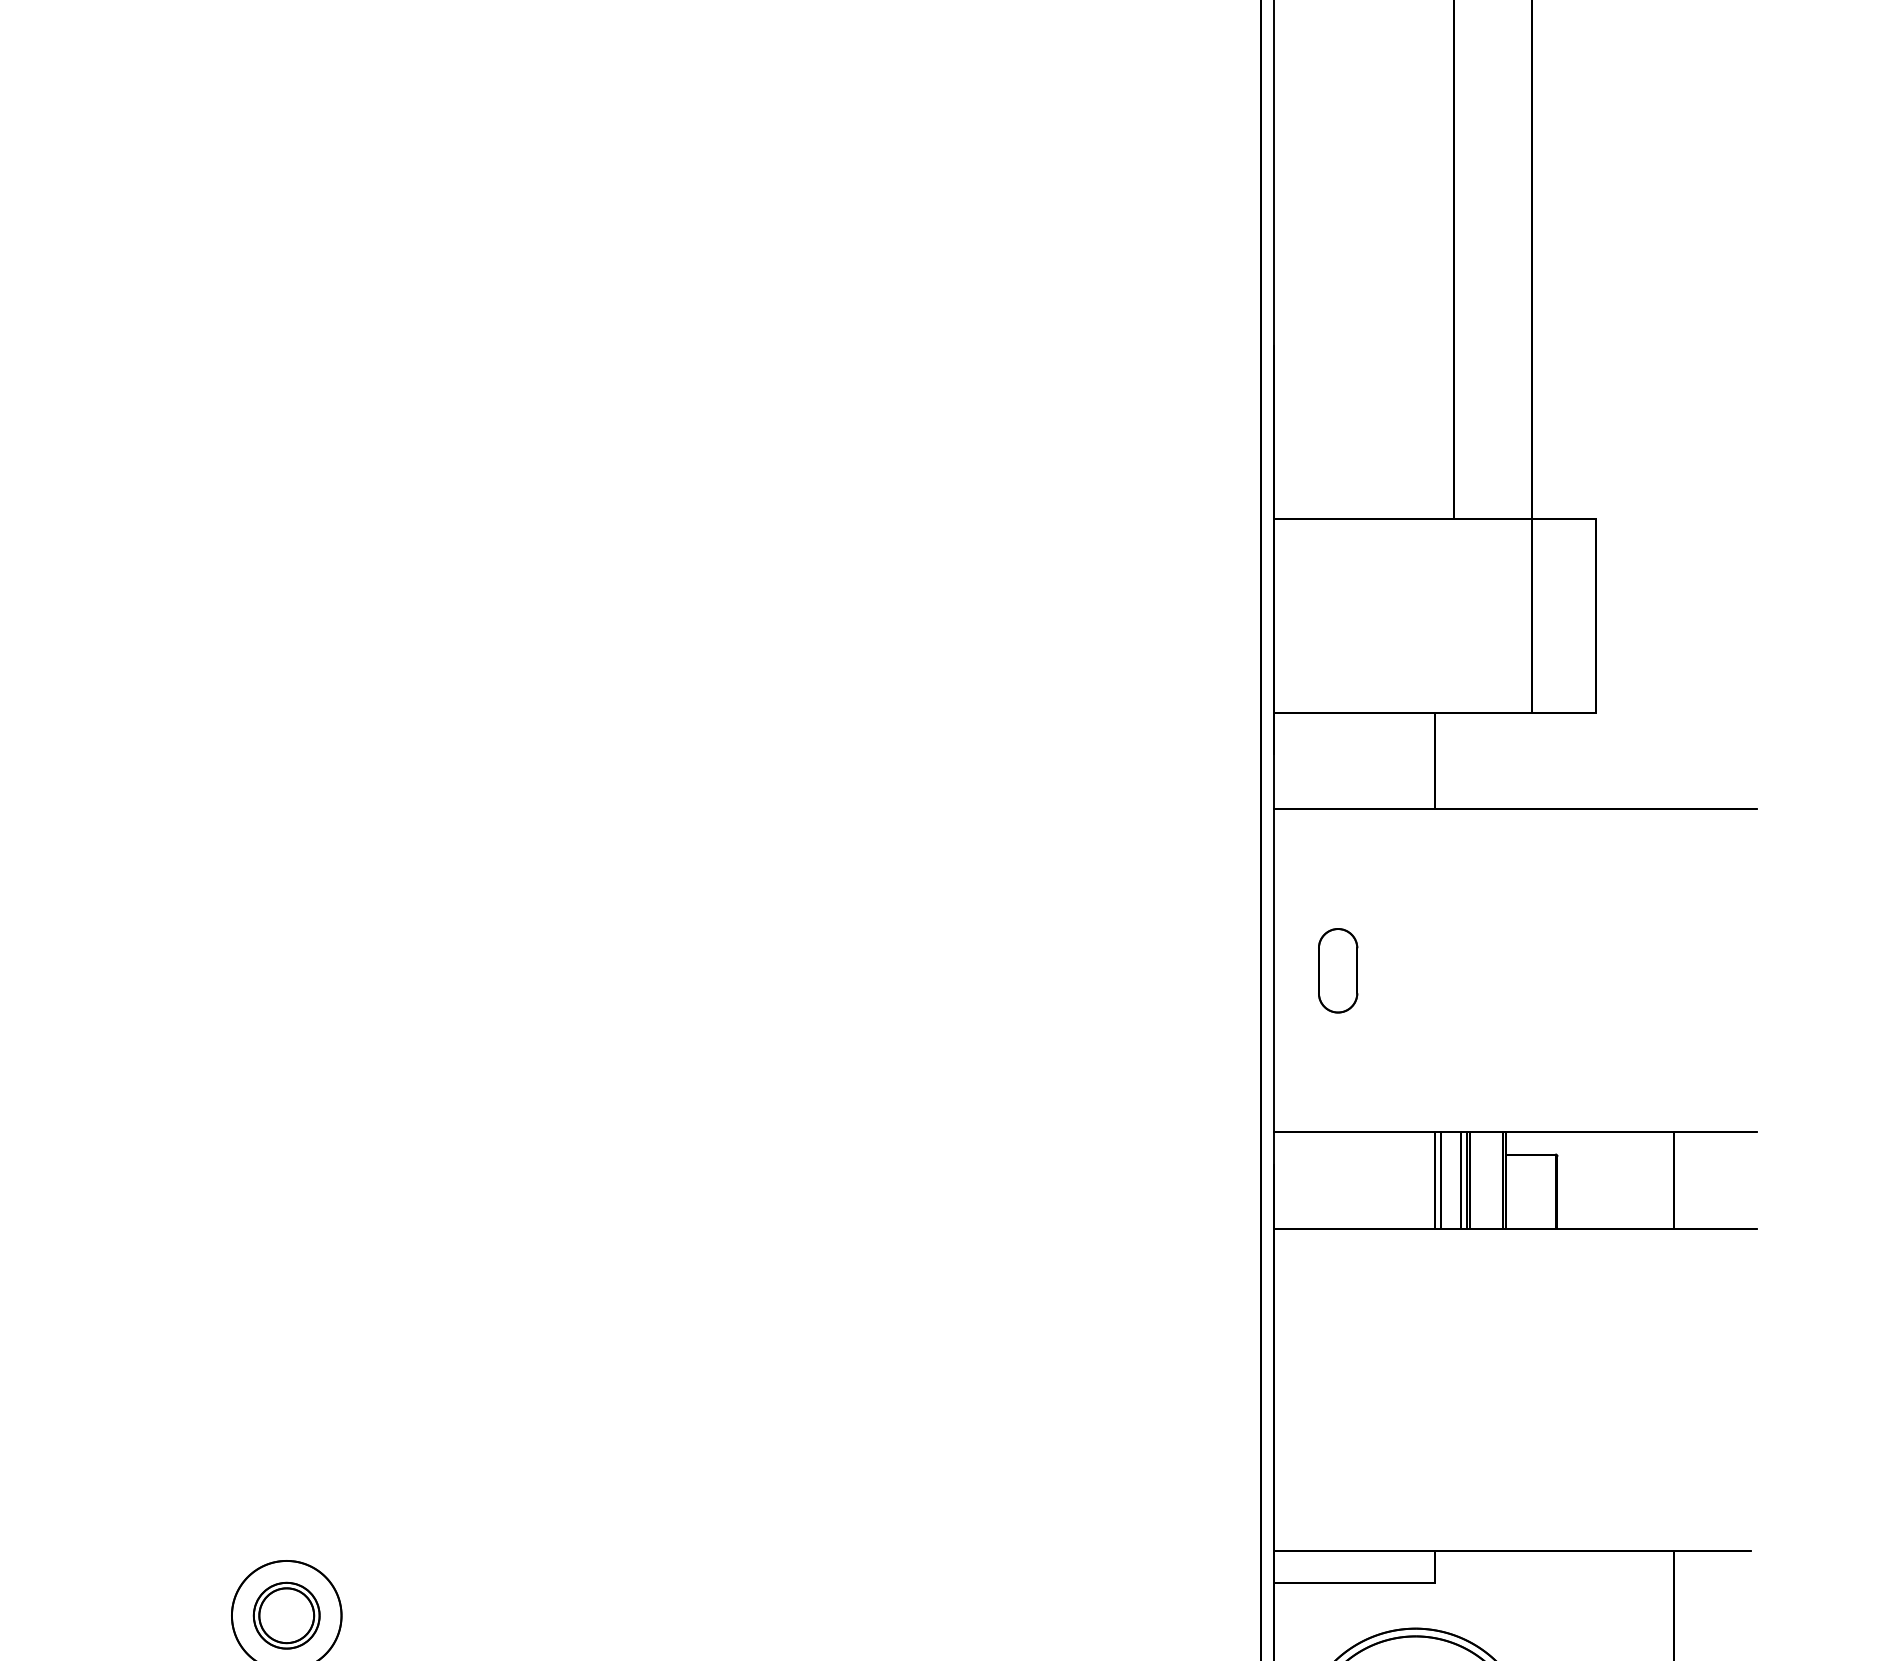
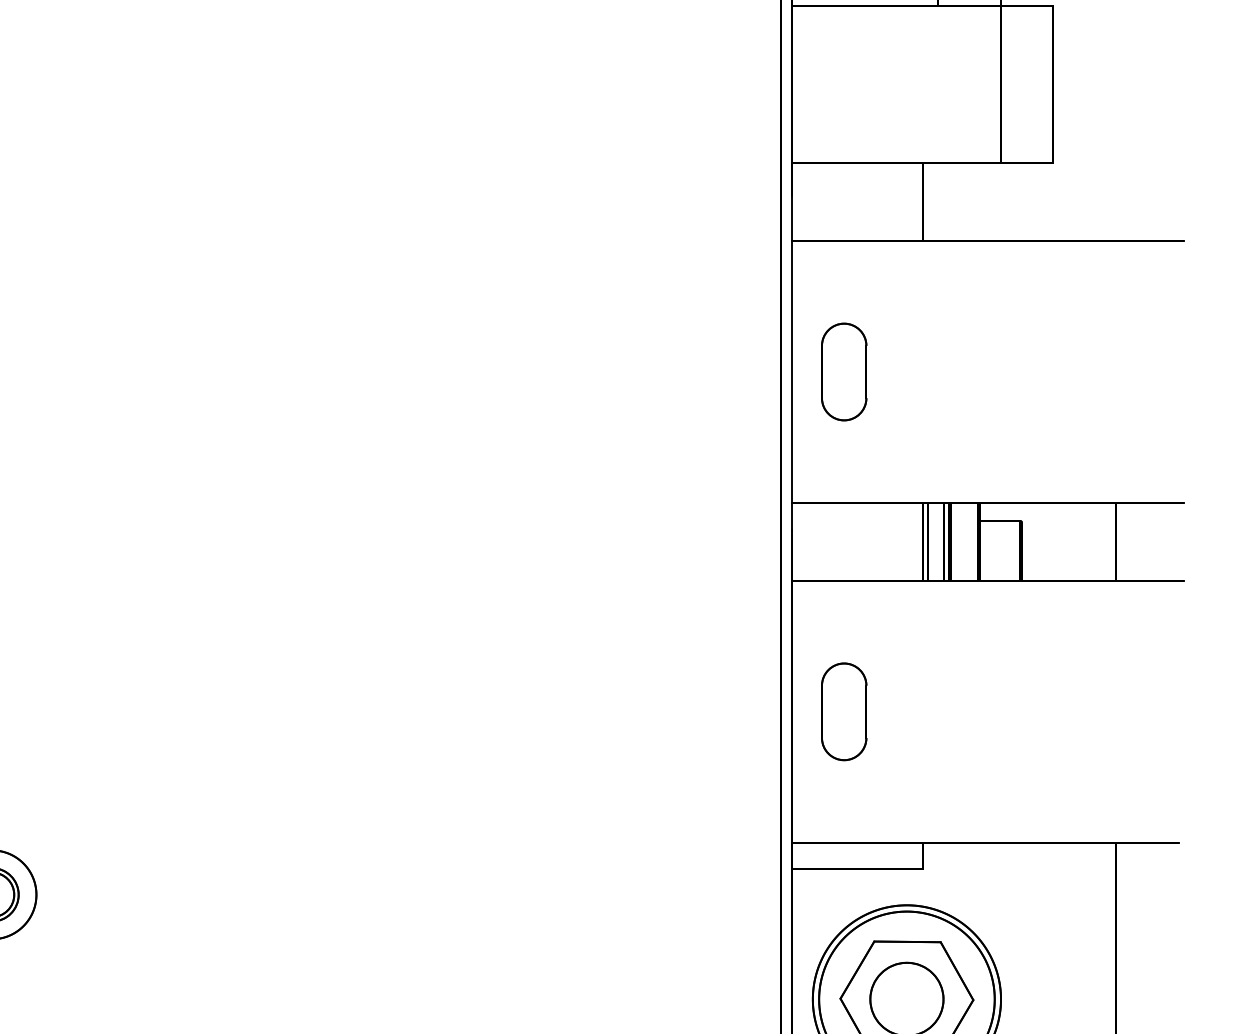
part: (1337, 970) -> (843, 371), size x1.43
part: (1337, 1389) -> (843, 711), added

